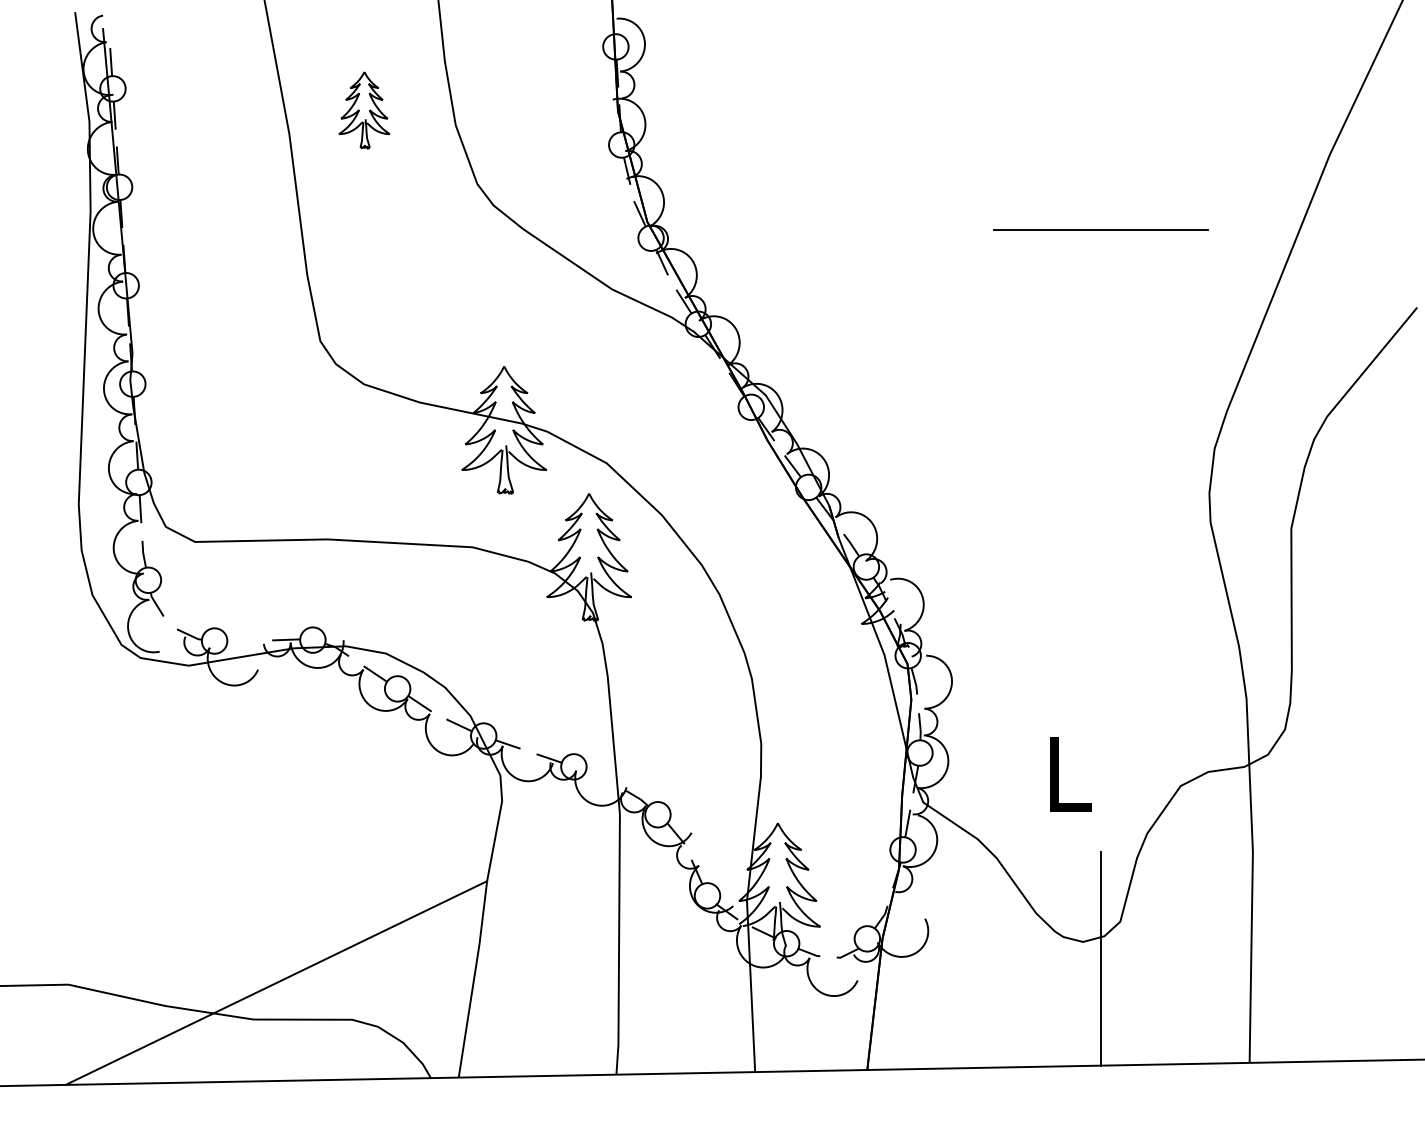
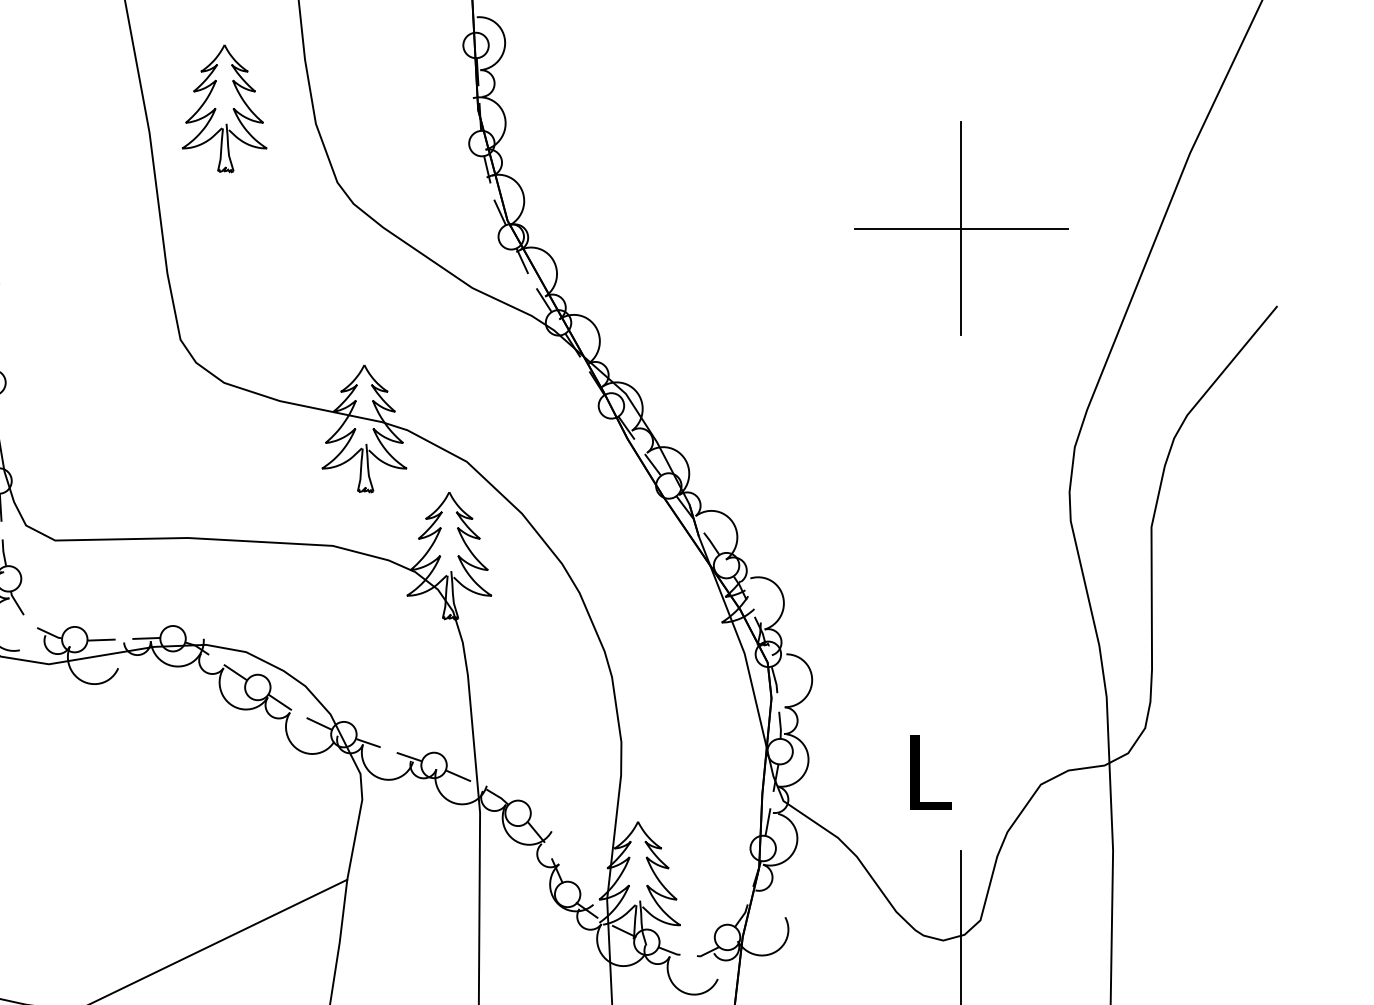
part: (364, 110) -> (224, 109), size x1.67
line: (1101, 229) -> (961, 228), added
line: (240, 641) -> (100, 640), added
line: (597, 776) -> (457, 775), added

